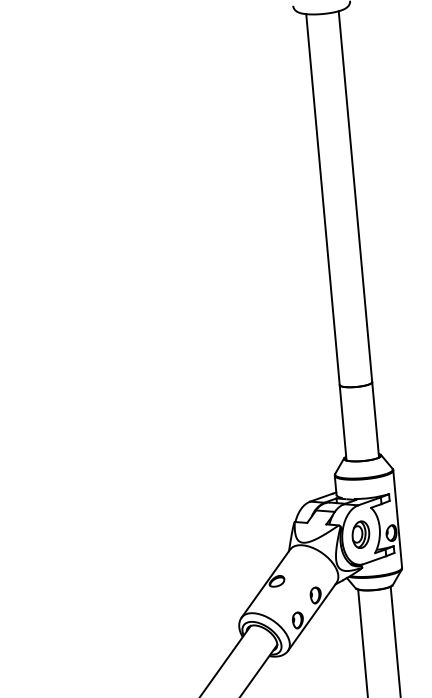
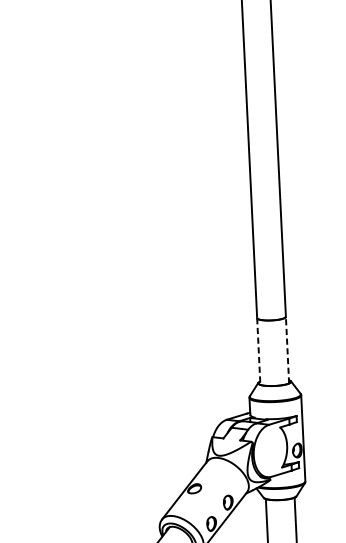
line: (375, 419) -> (287, 349), solid -> dashed
line: (343, 422) -> (259, 351), solid -> dashed
part: (360, 534) -> (269, 450), removed

